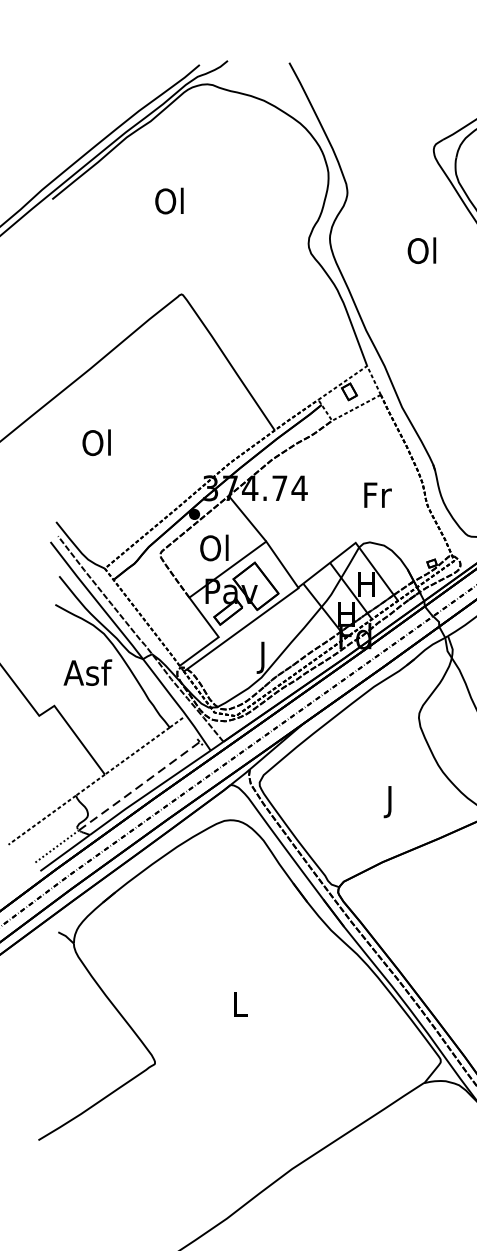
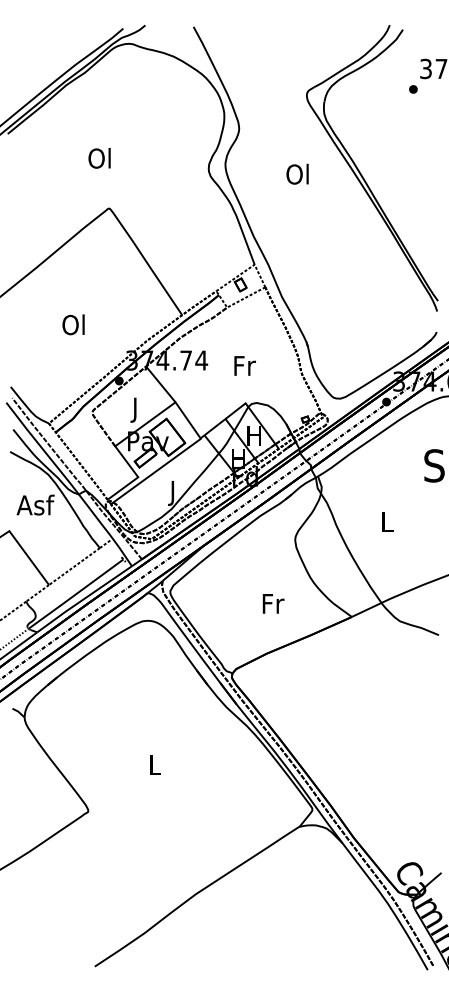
text: (169, 201) -> (99, 158), moved
text: (96, 442) -> (73, 324), moved
text: (377, 494) -> (244, 365), moved
text: (213, 550) -> (134, 409), Ol -> J
line: (139, 786) -> (76, 594), dashed -> solid
text: (391, 801) -> (273, 606), J -> Fr

